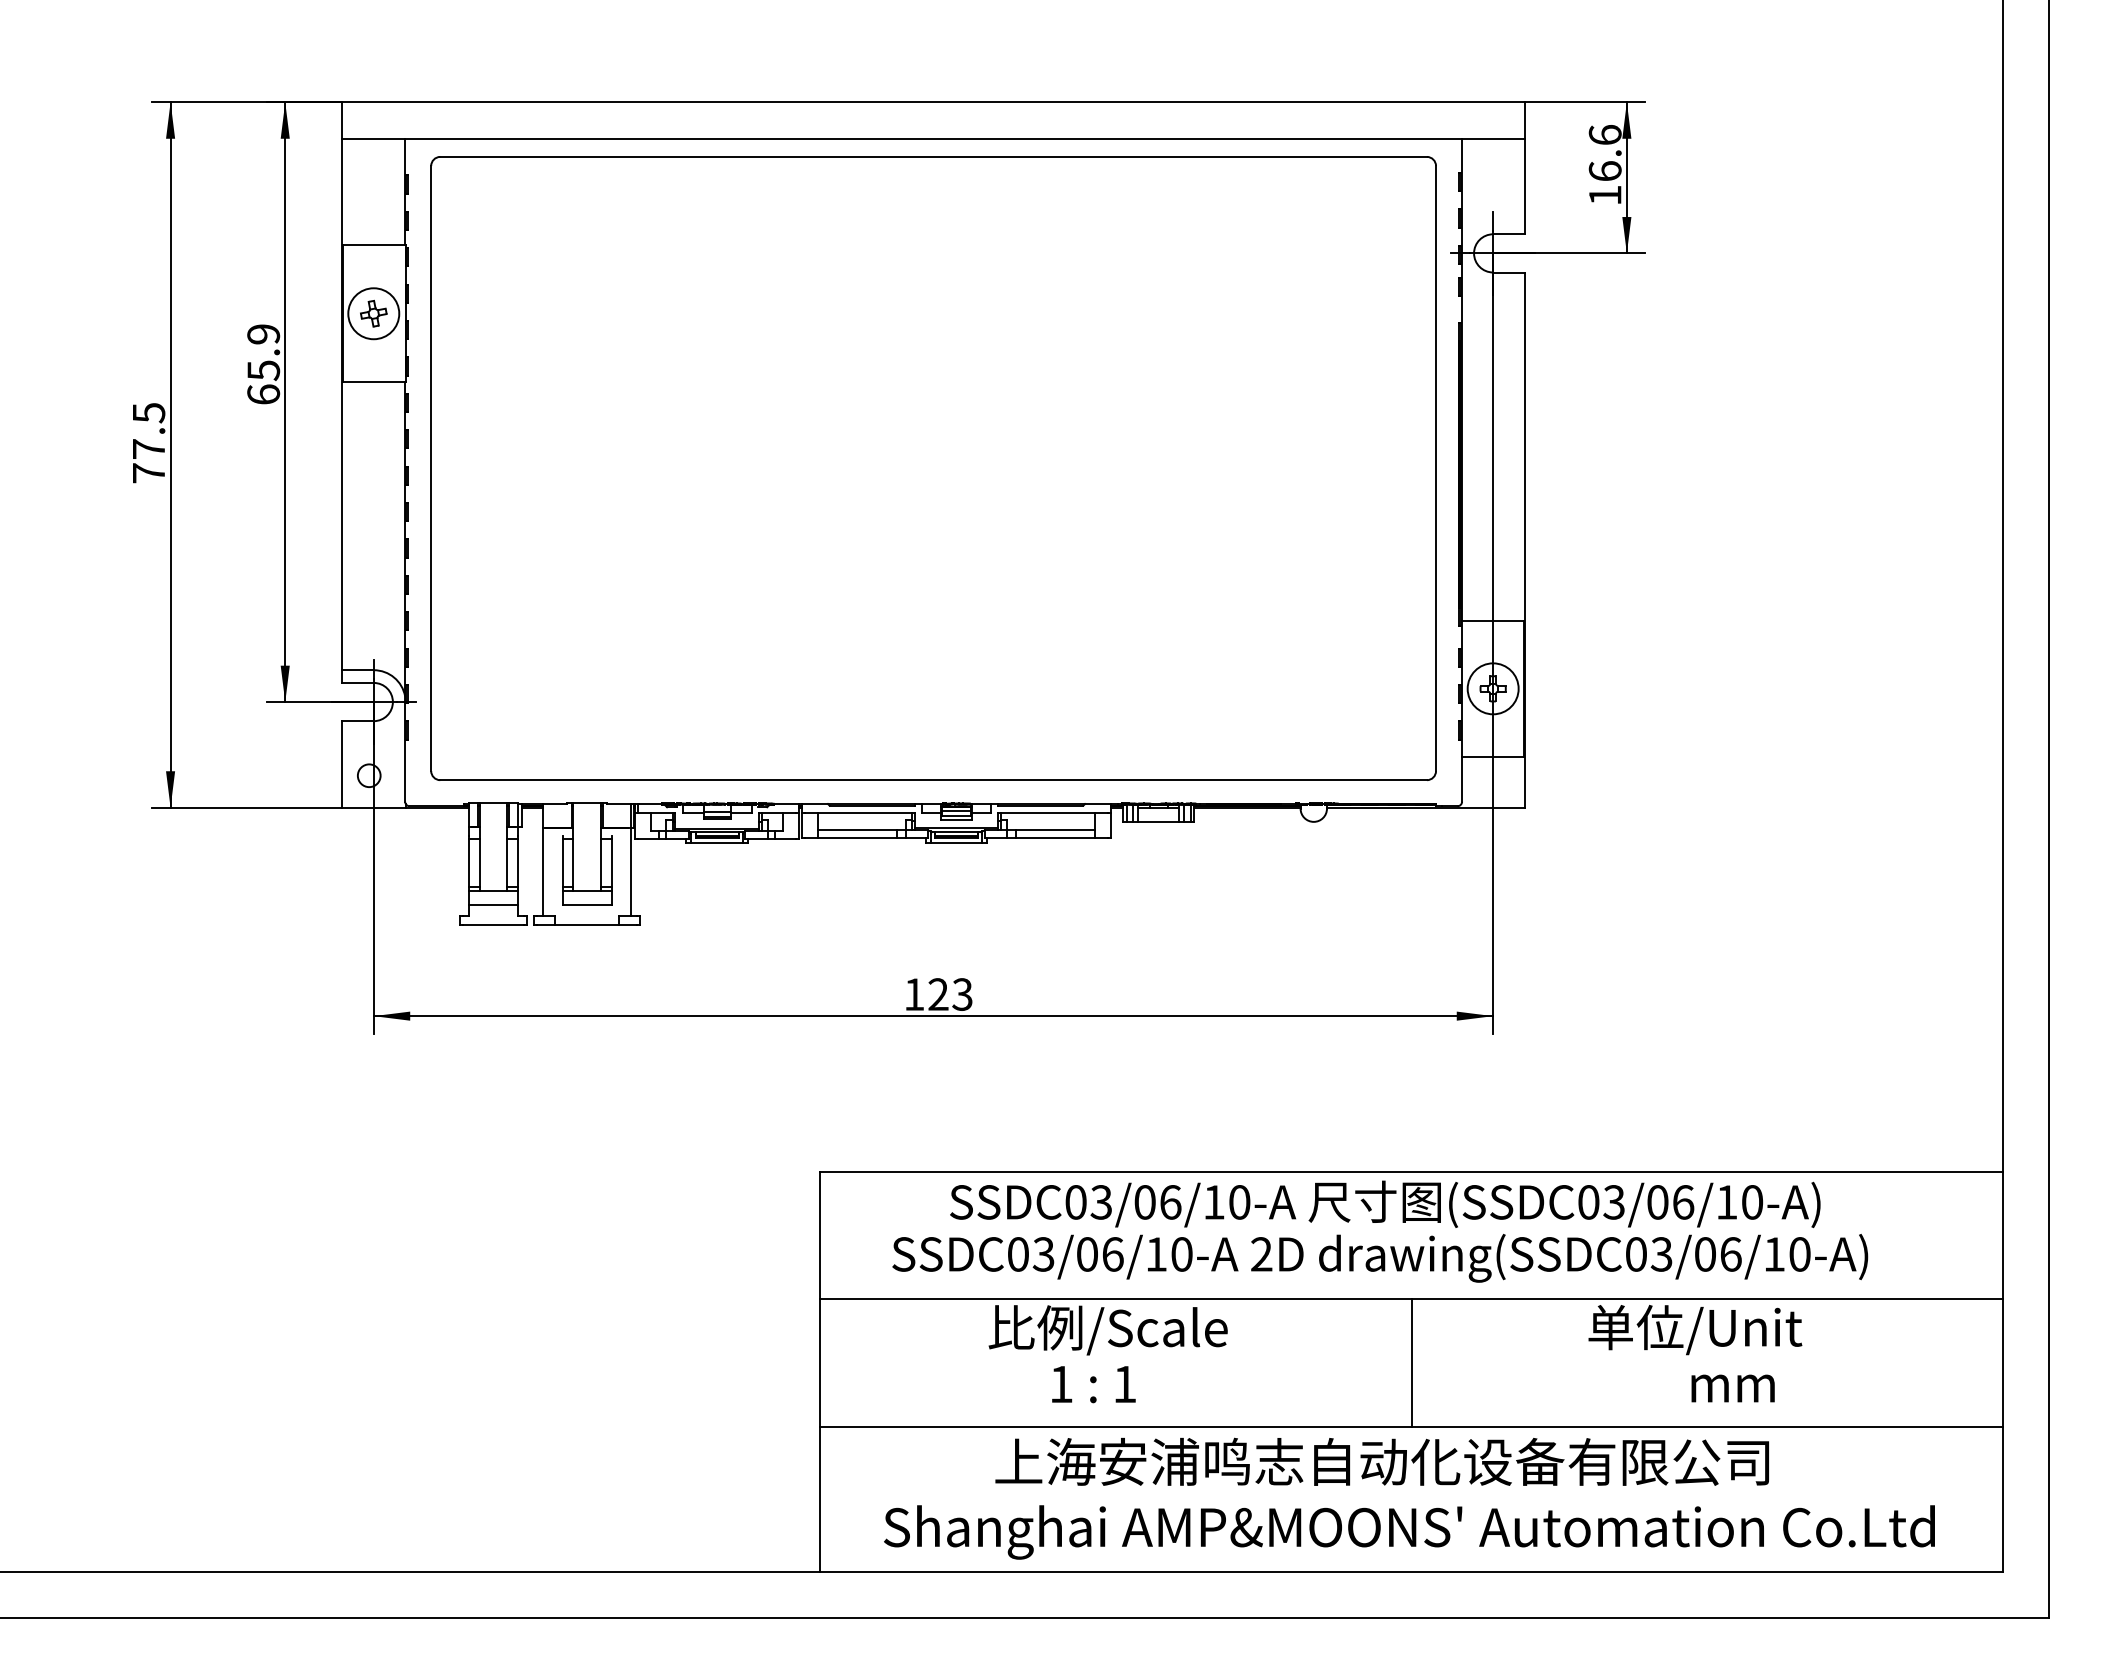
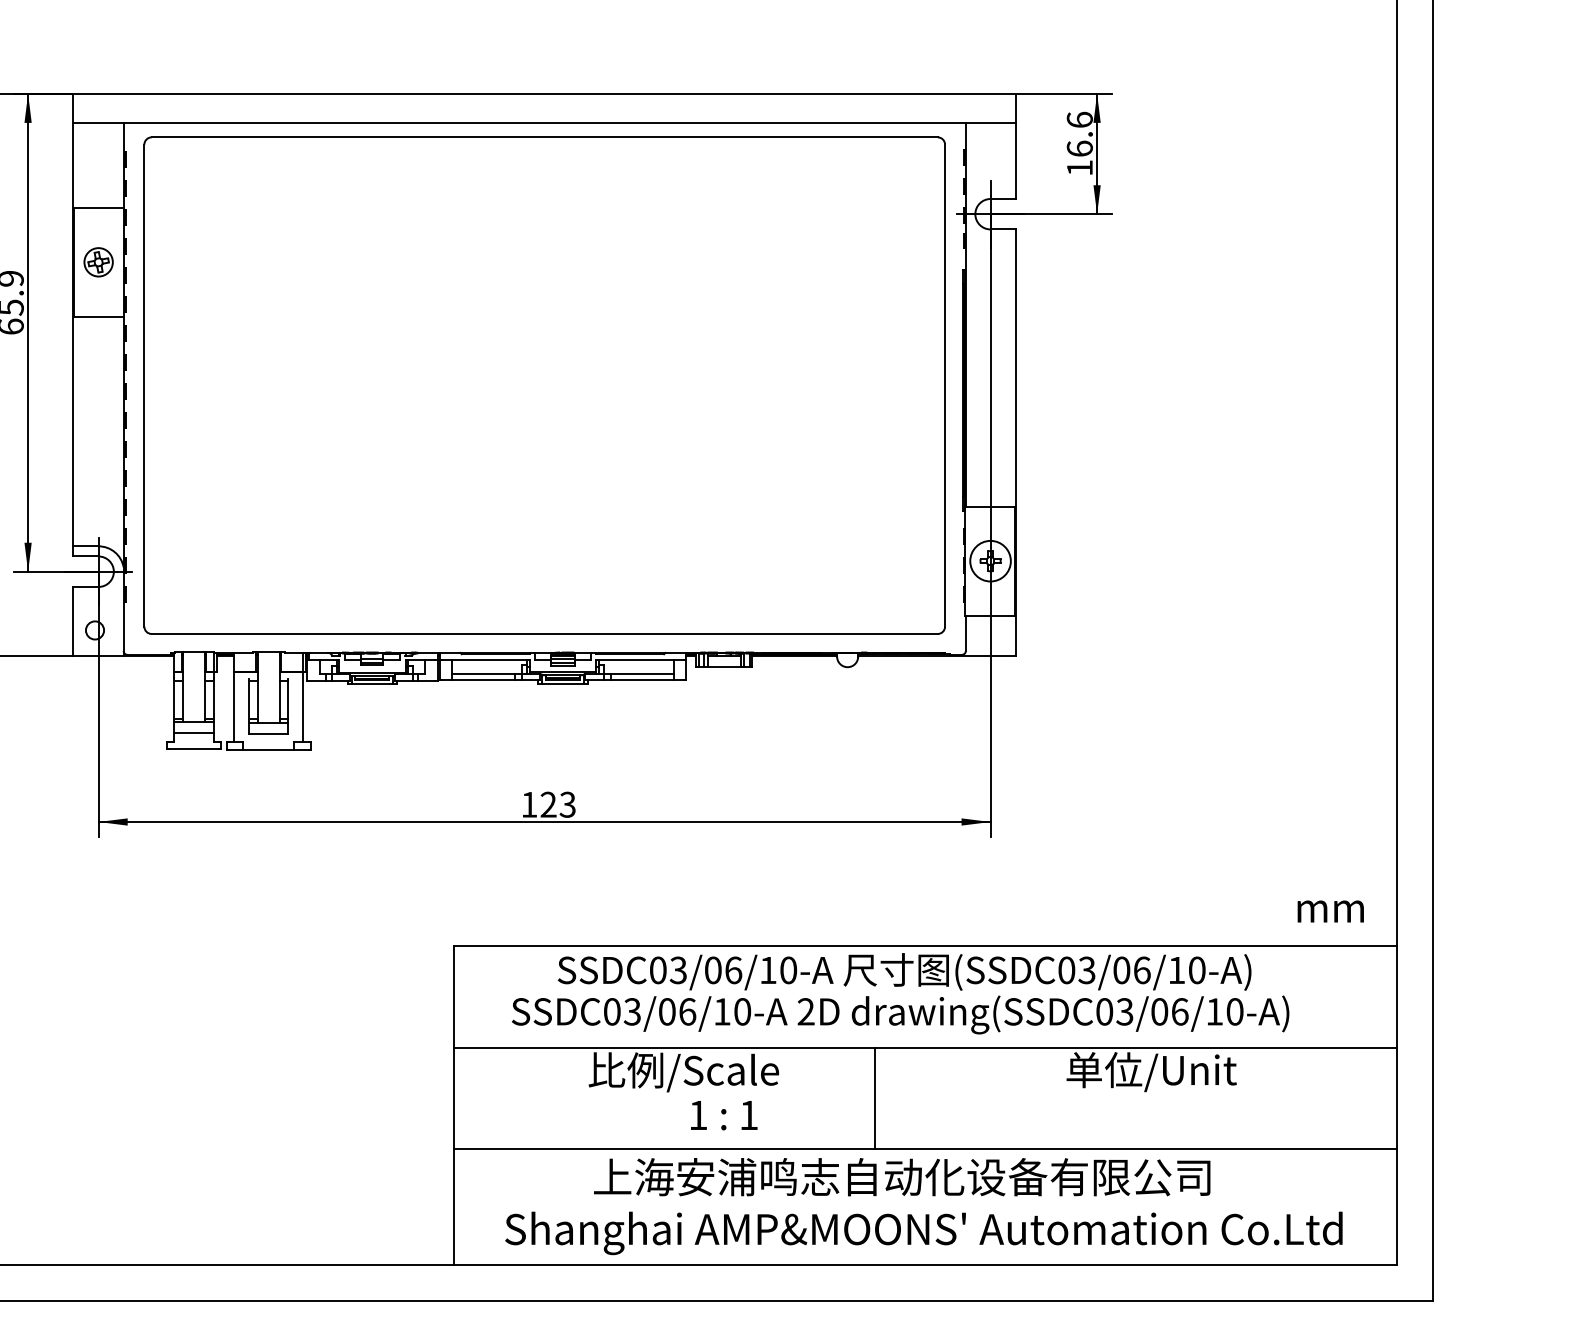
circle: (373, 313) -> (98, 262), size x0.7
line: (1411, 1362) -> (875, 1097), moved
text: (1093, 1384) -> (723, 1115), moved
text: (1732, 1388) -> (1330, 911), moved

